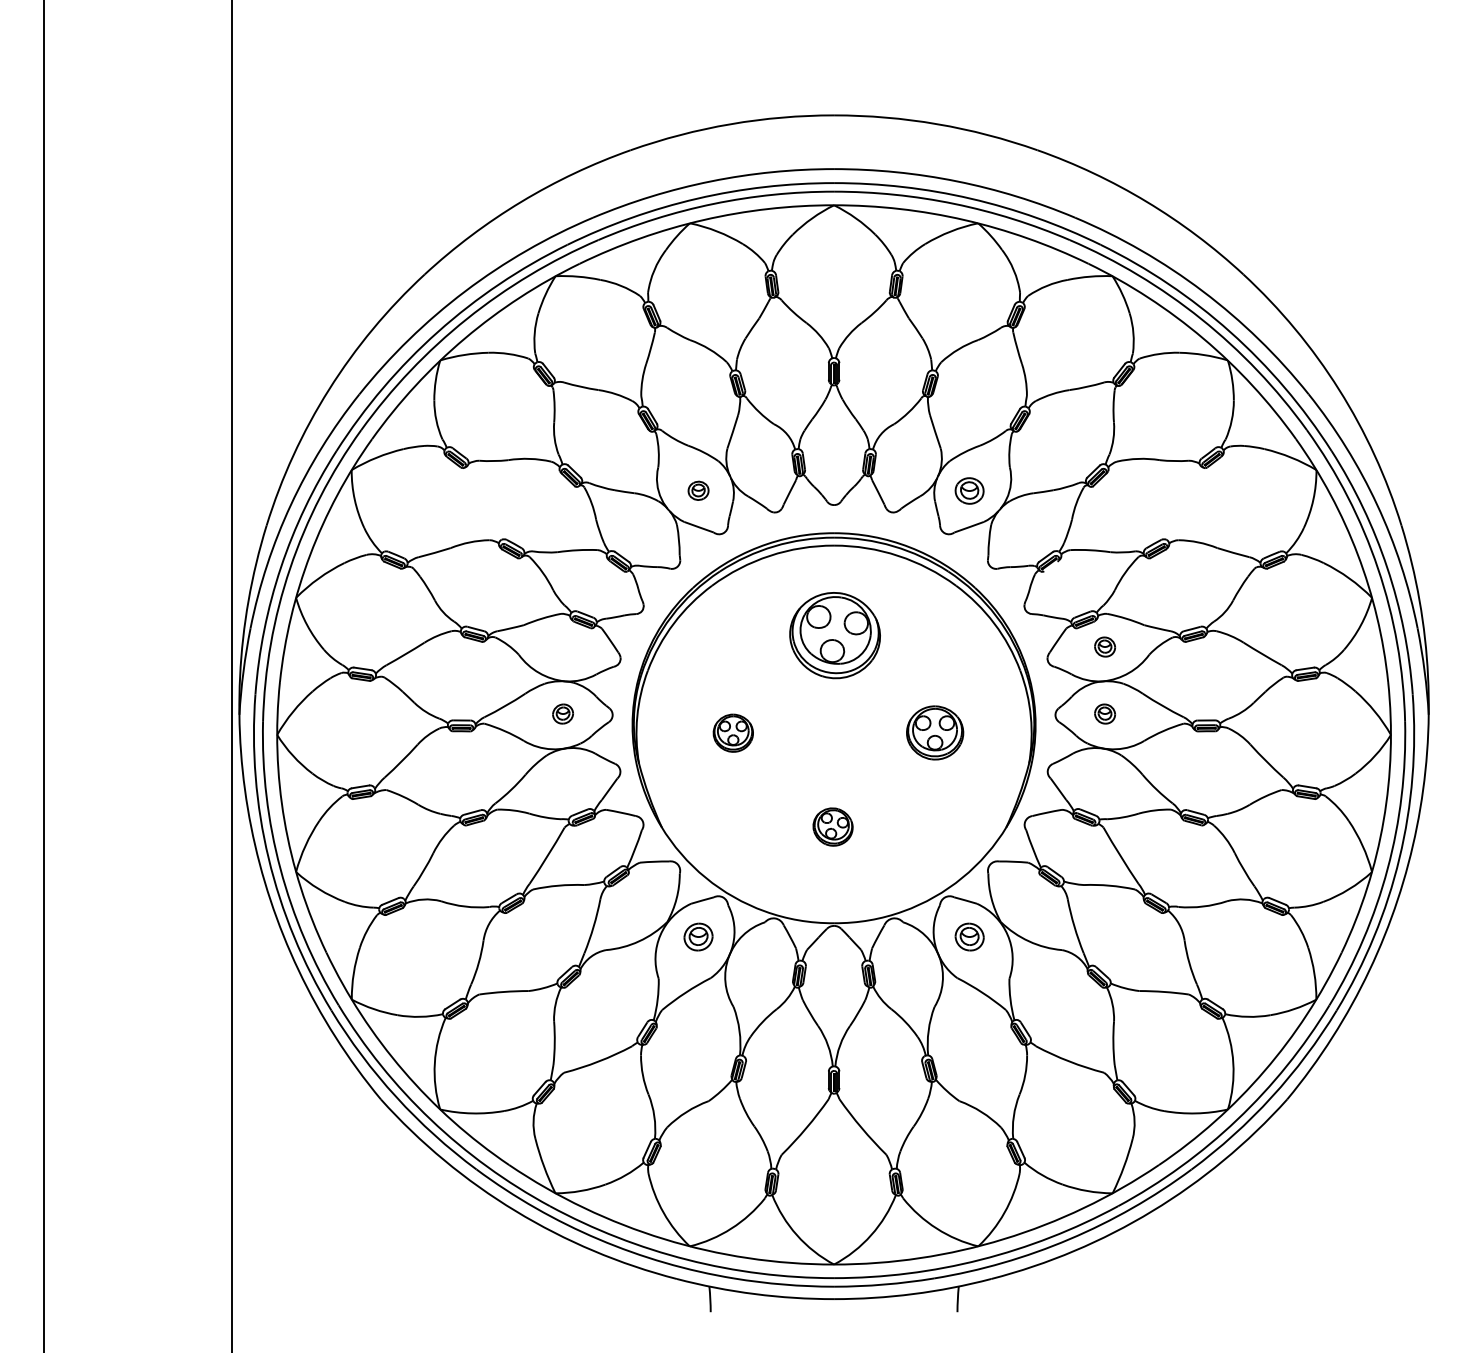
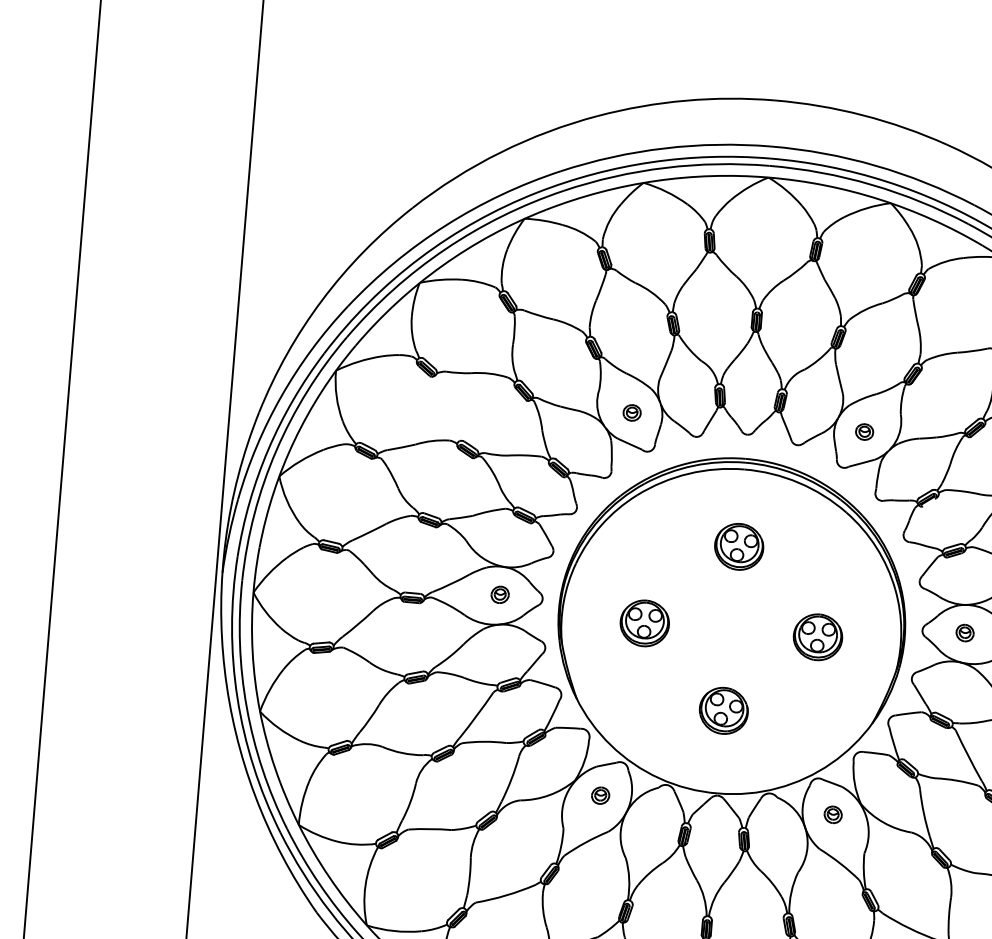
part: (969, 490) -> (864, 431), size x0.71
part: (835, 635) -> (739, 546), size x0.62
part: (1105, 646) -> (970, 575), removed
part: (733, 732) -> (645, 622), size x1.43
part: (832, 826) -> (723, 710), size x1.43
part: (698, 936) -> (600, 795), size x0.71
part: (969, 936) -> (833, 814), size x0.71

